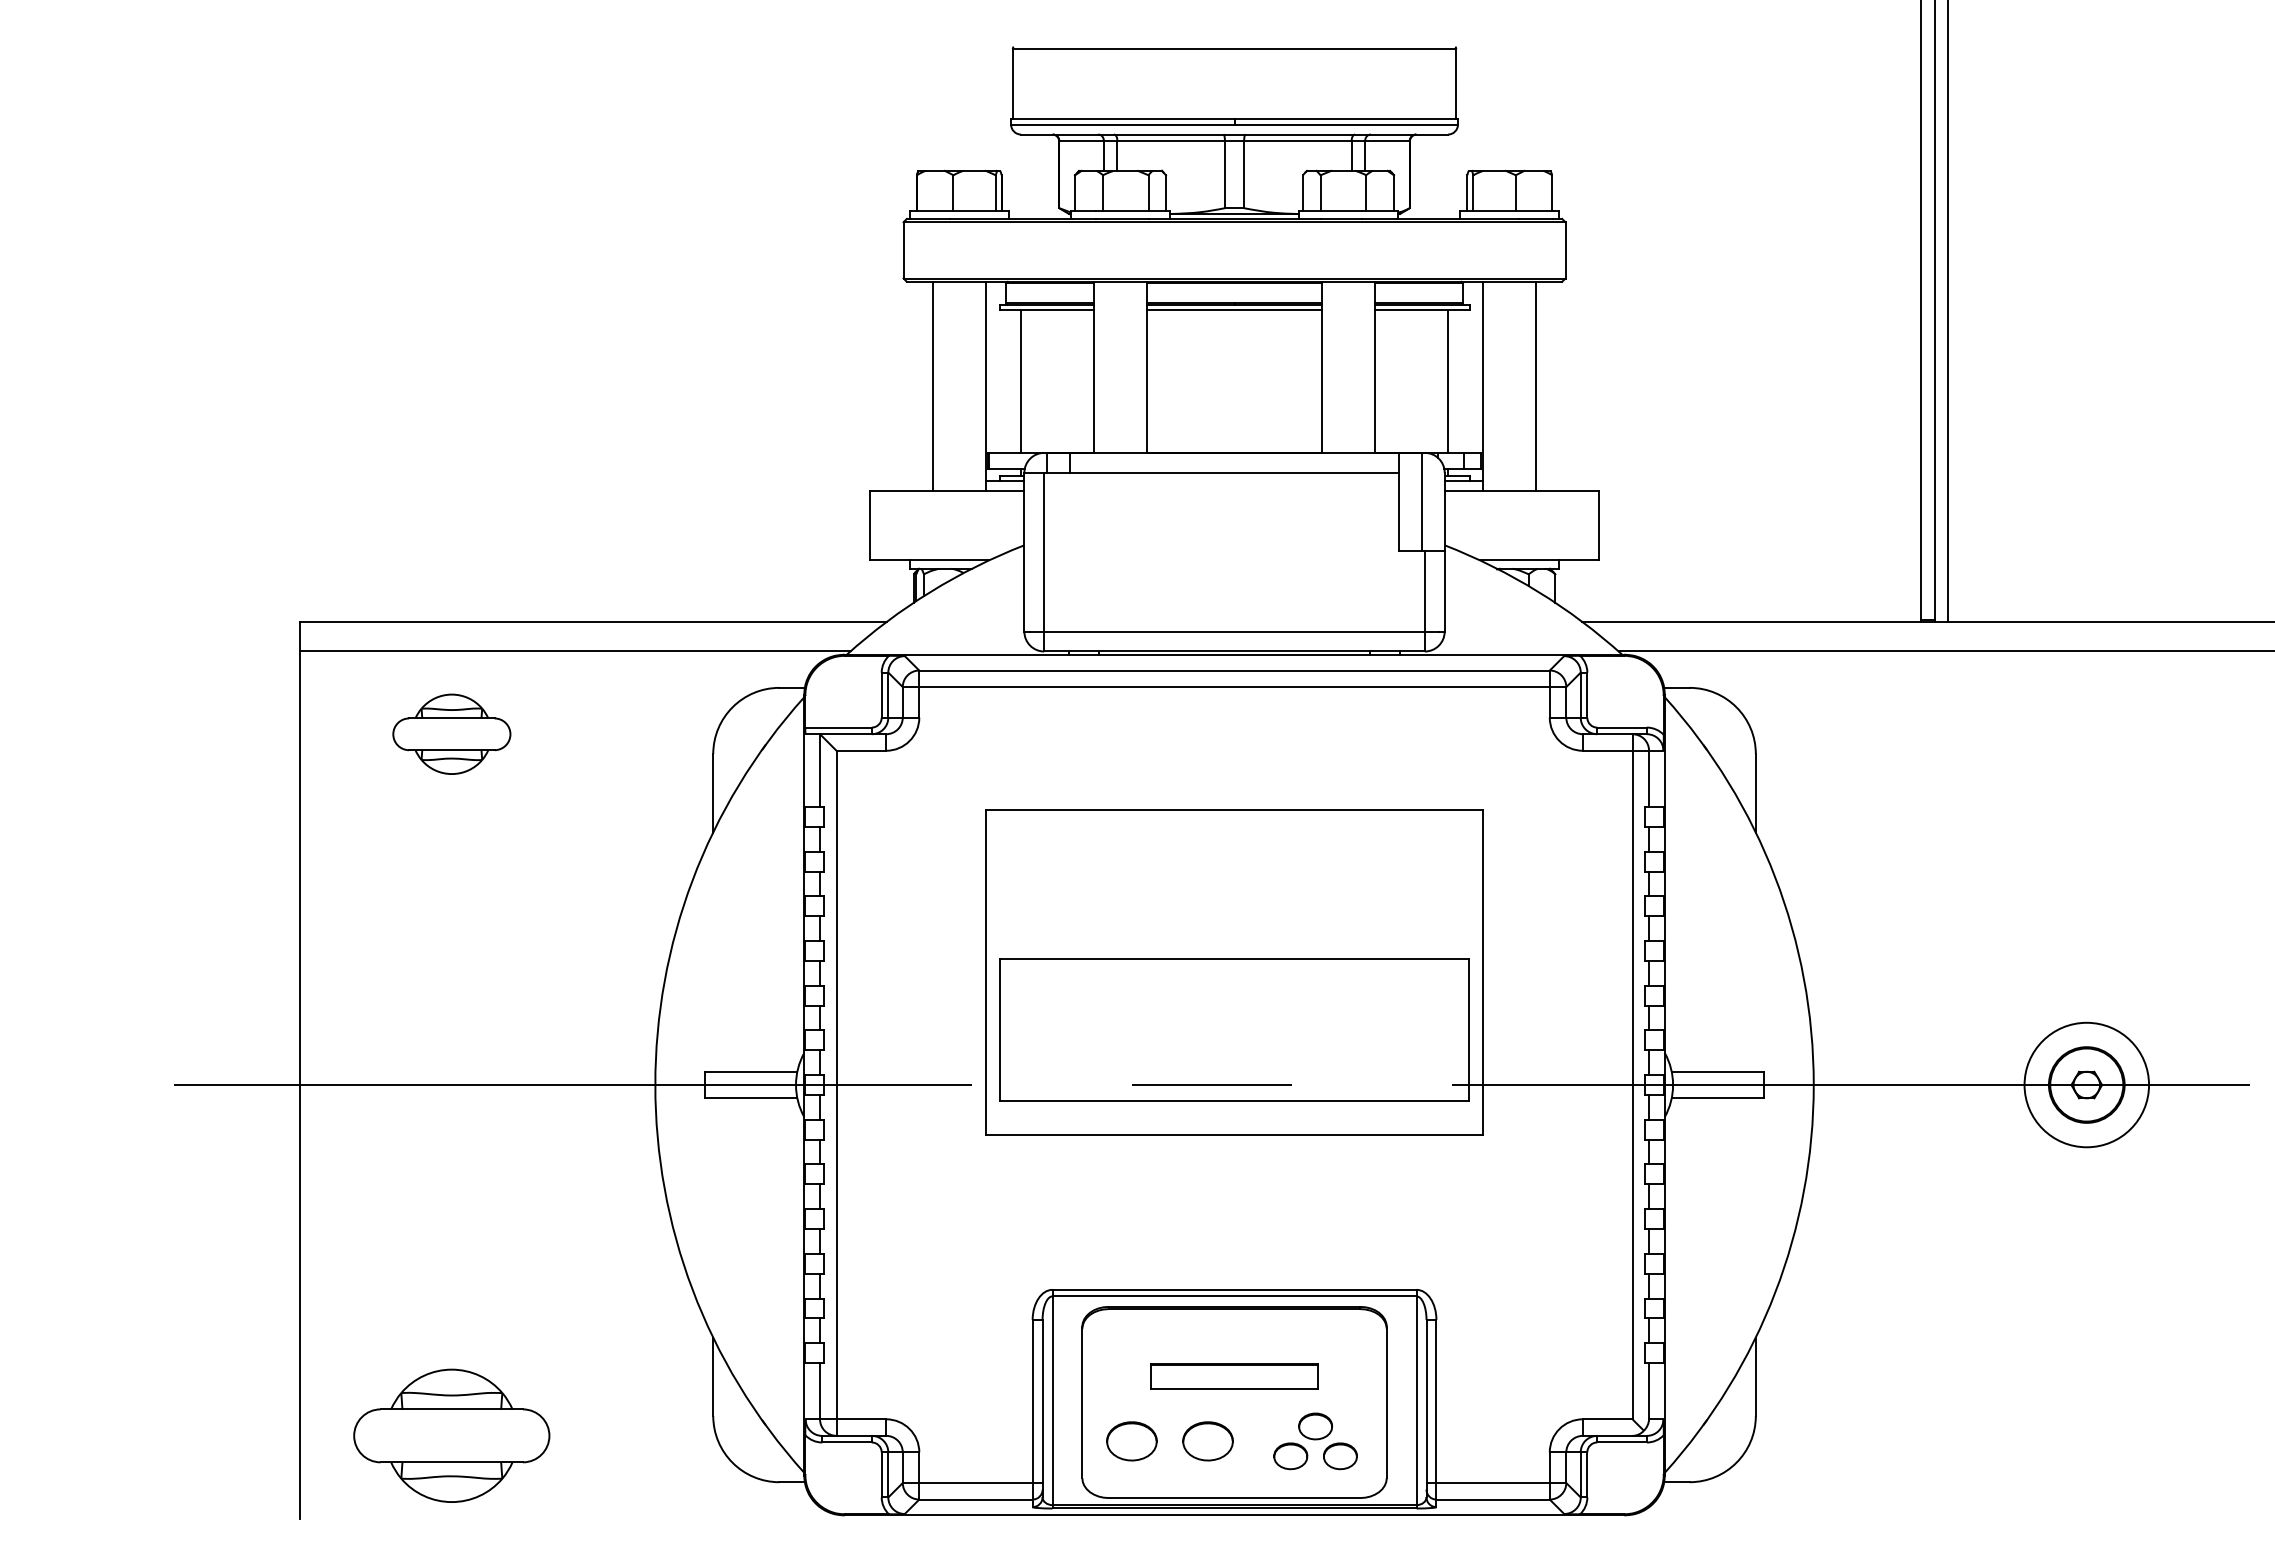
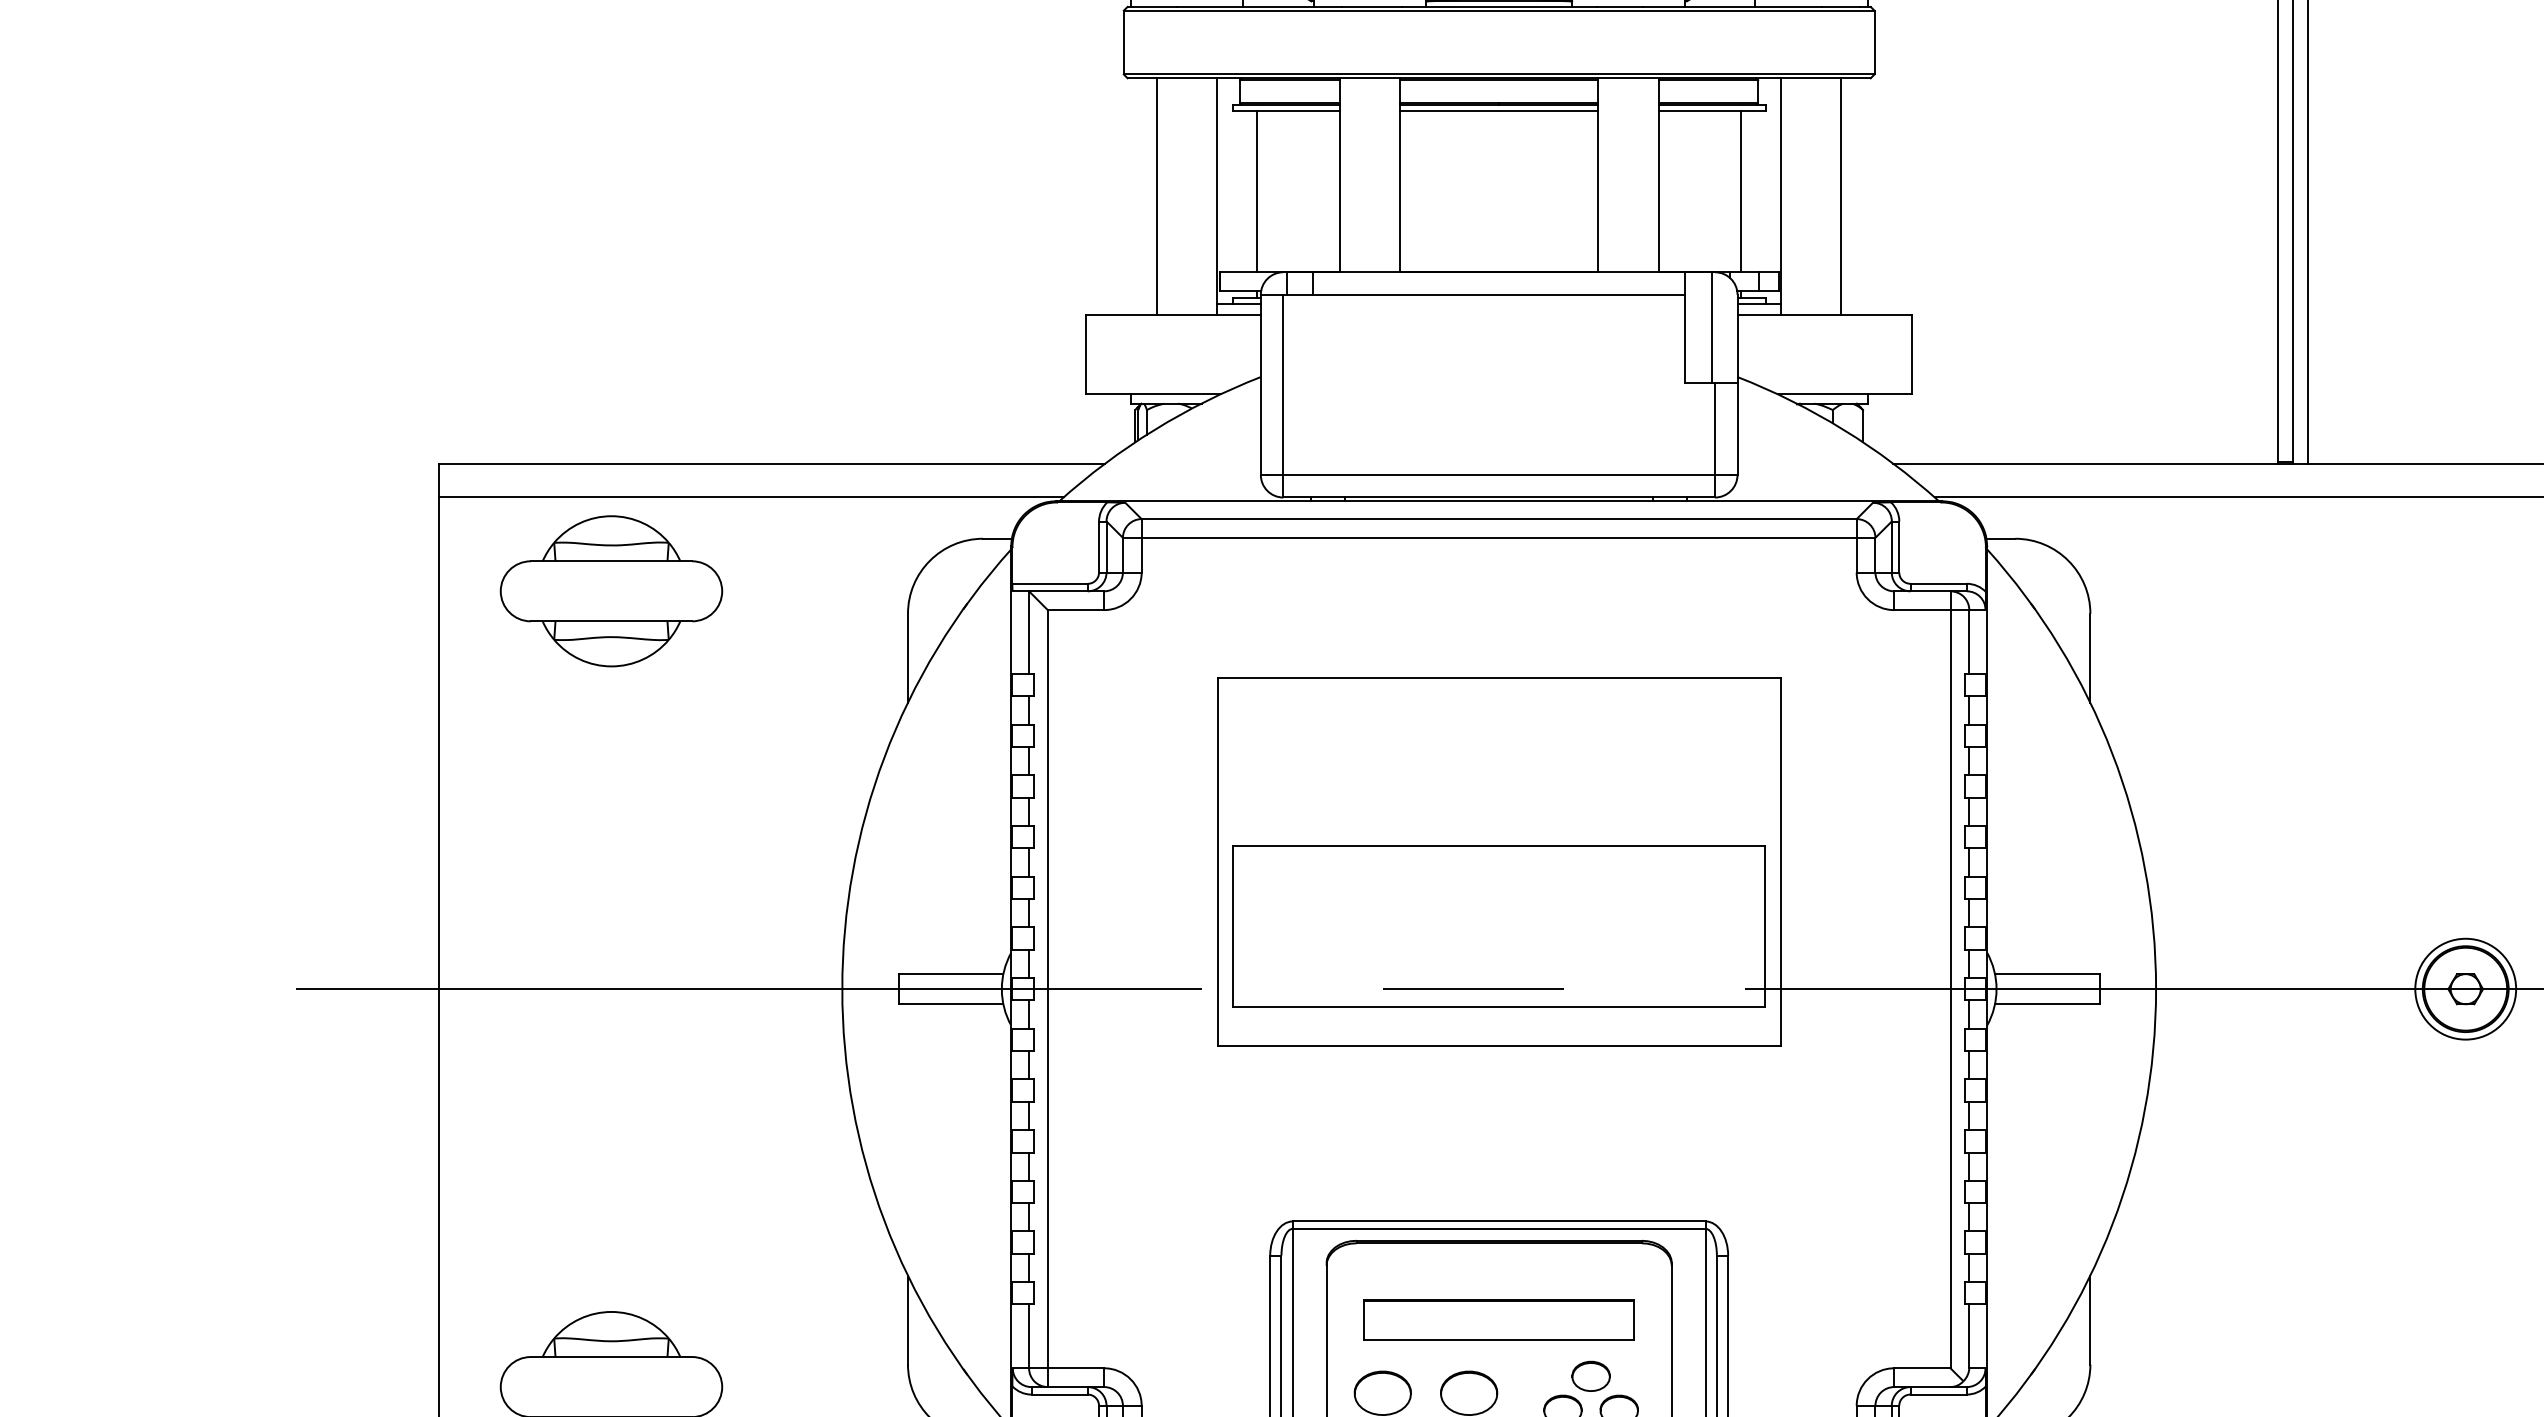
part: (451, 734) -> (611, 591), size x1.67
circle: (2086, 1084) -> (2465, 988), size x0.71
part: (1234, 1376) -> (1499, 1319), size x1.43

